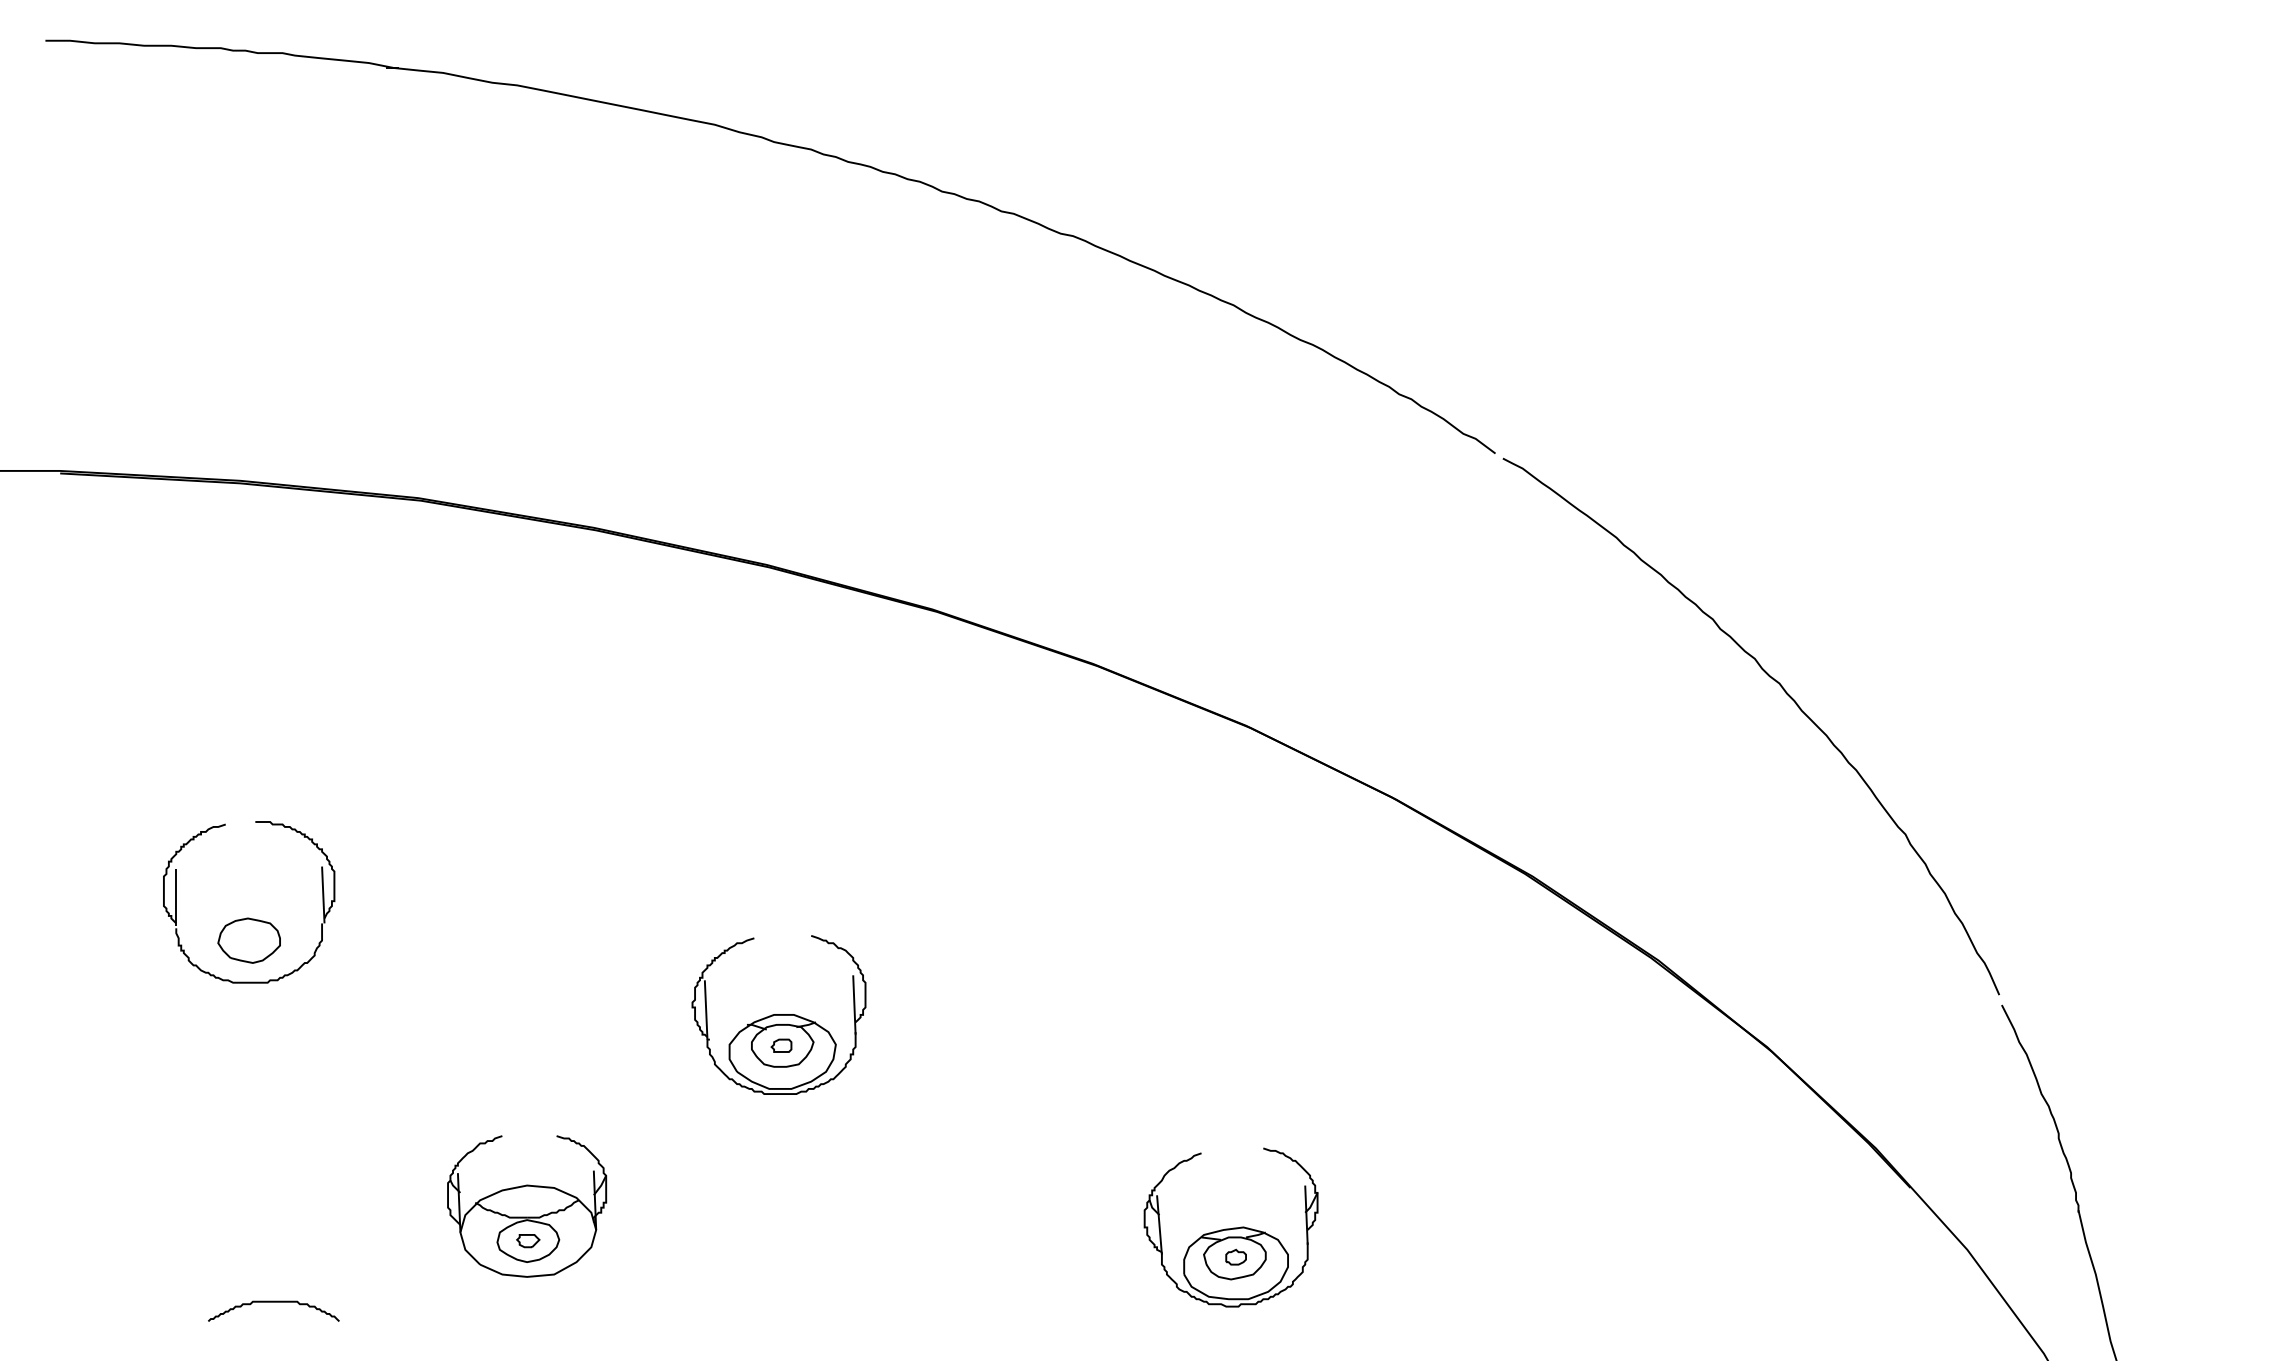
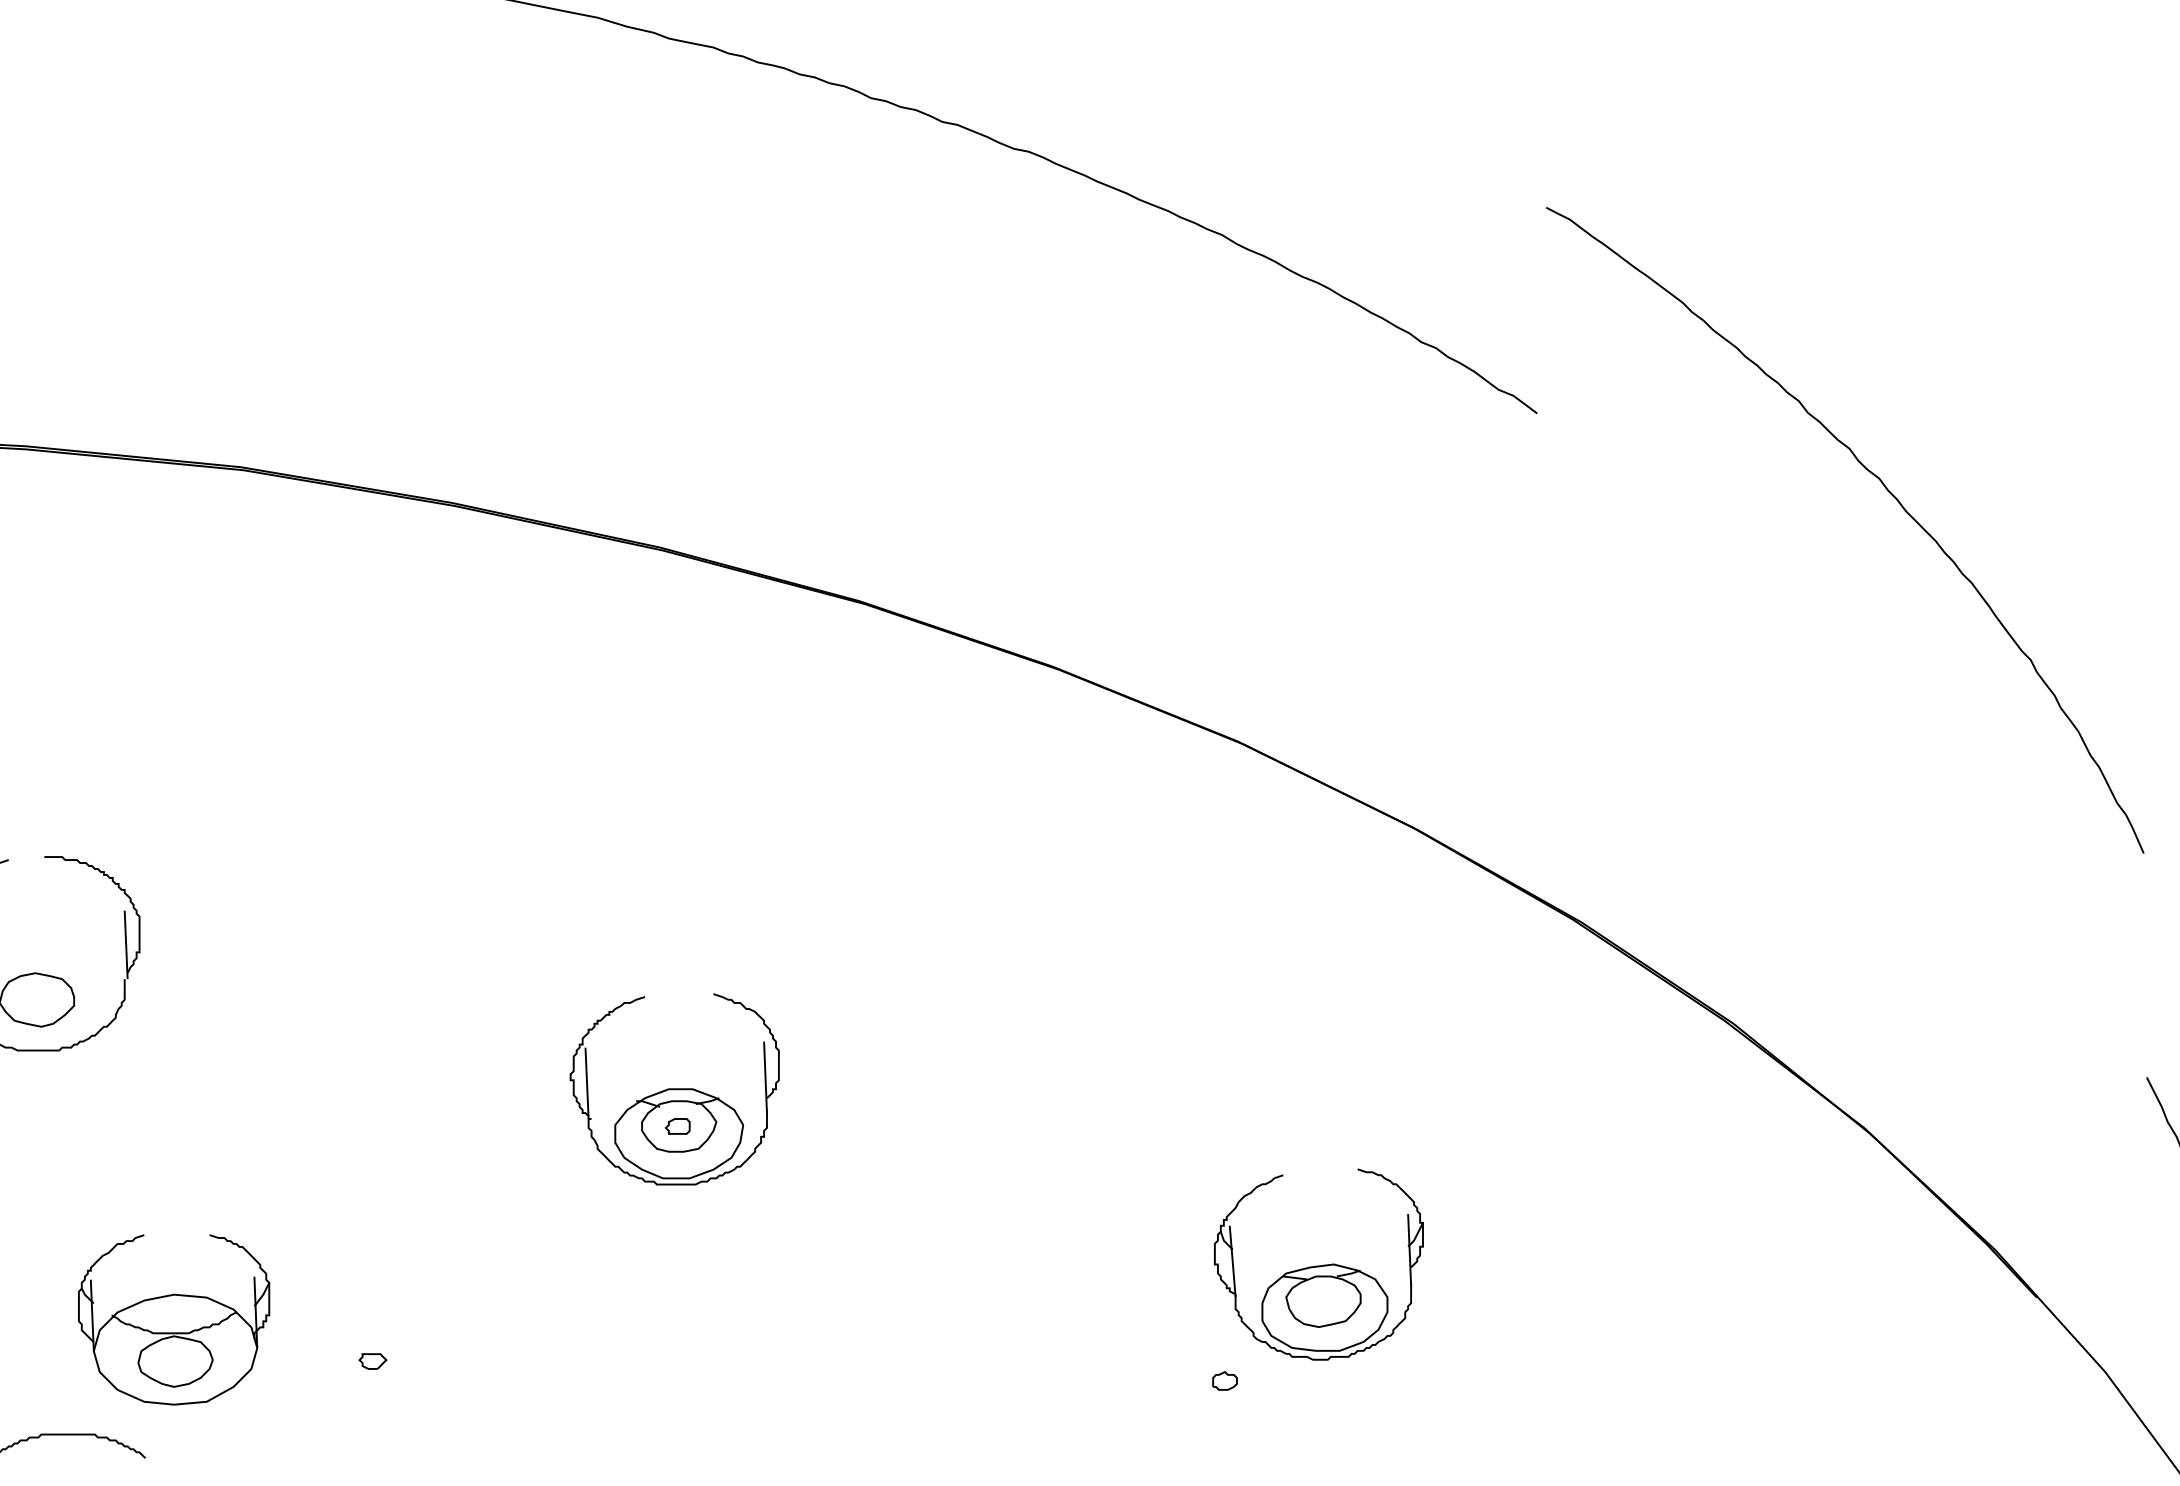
curve: (1785, 693) -> (1886, 490), moved
part: (527, 1206) -> (174, 1319), moved
part: (1230, 1227) -> (1318, 1264), moved

